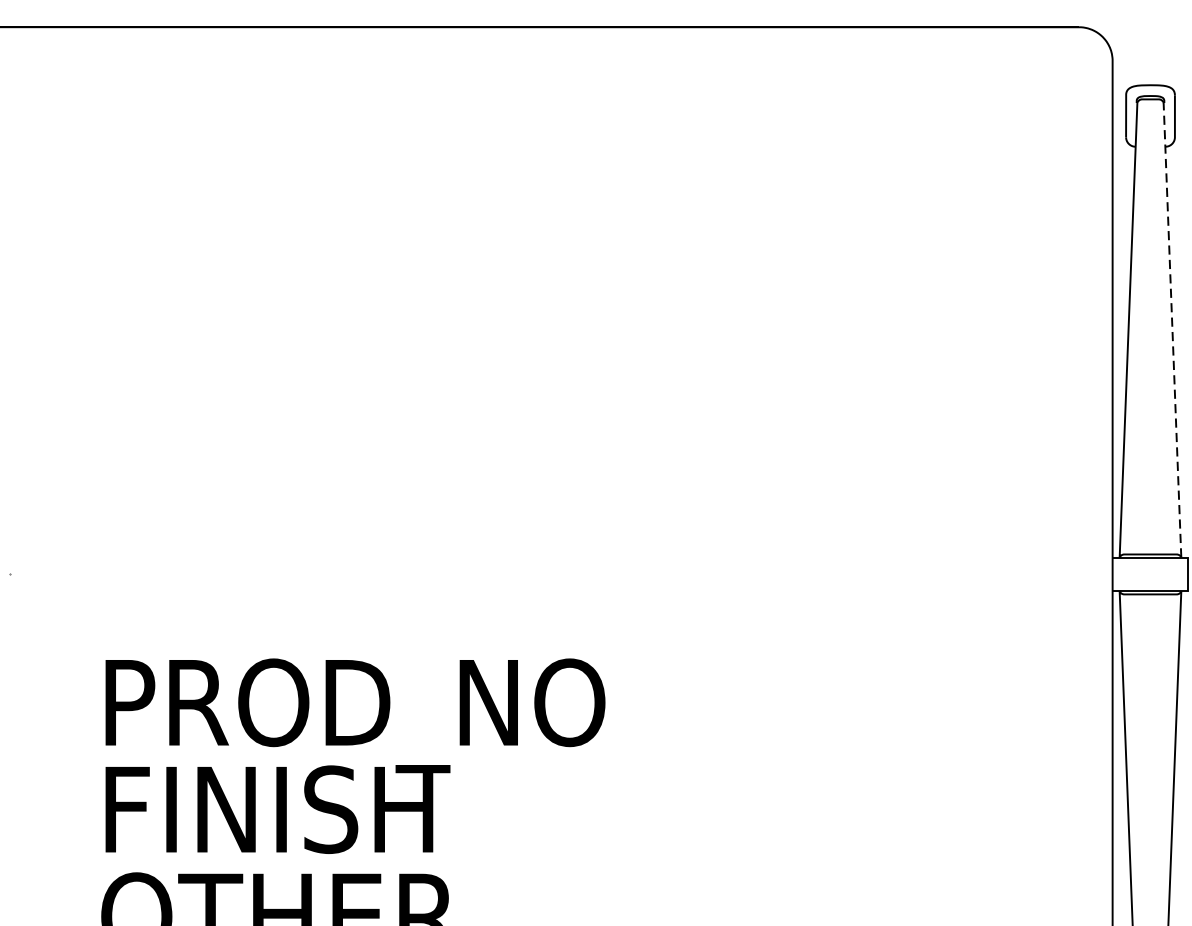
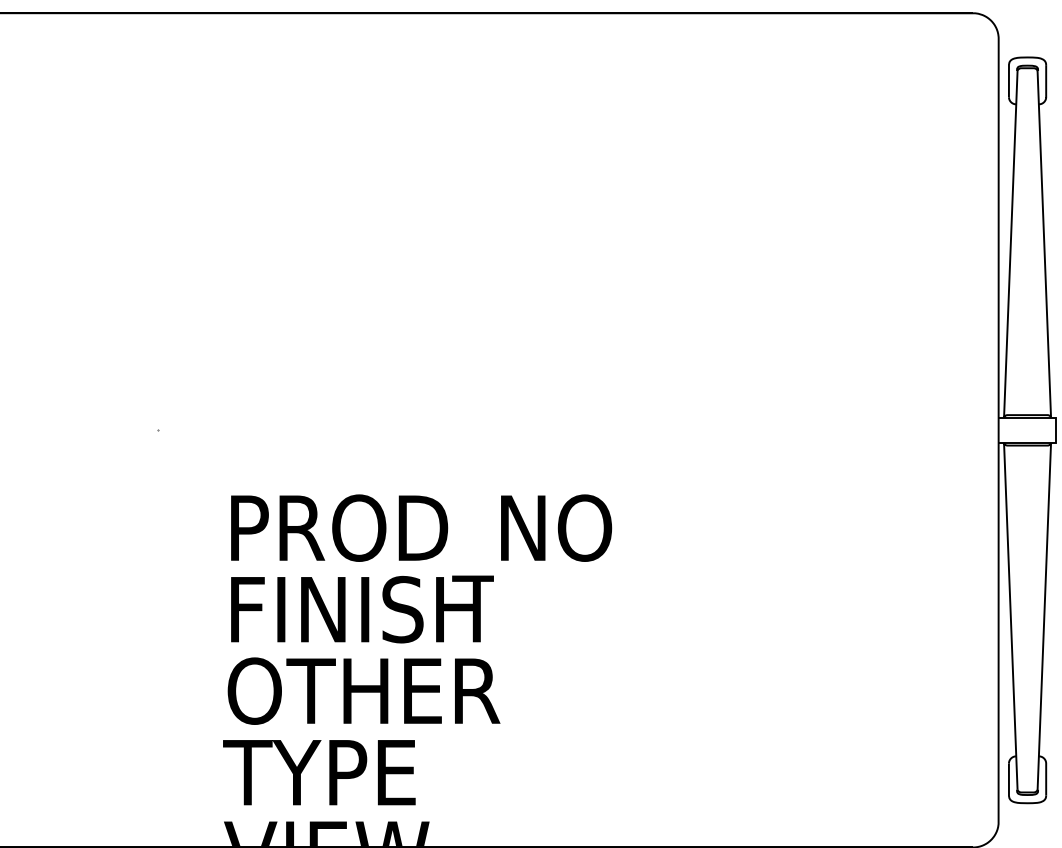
line: (1172, 329) -> (1044, 243), dashed -> solid

